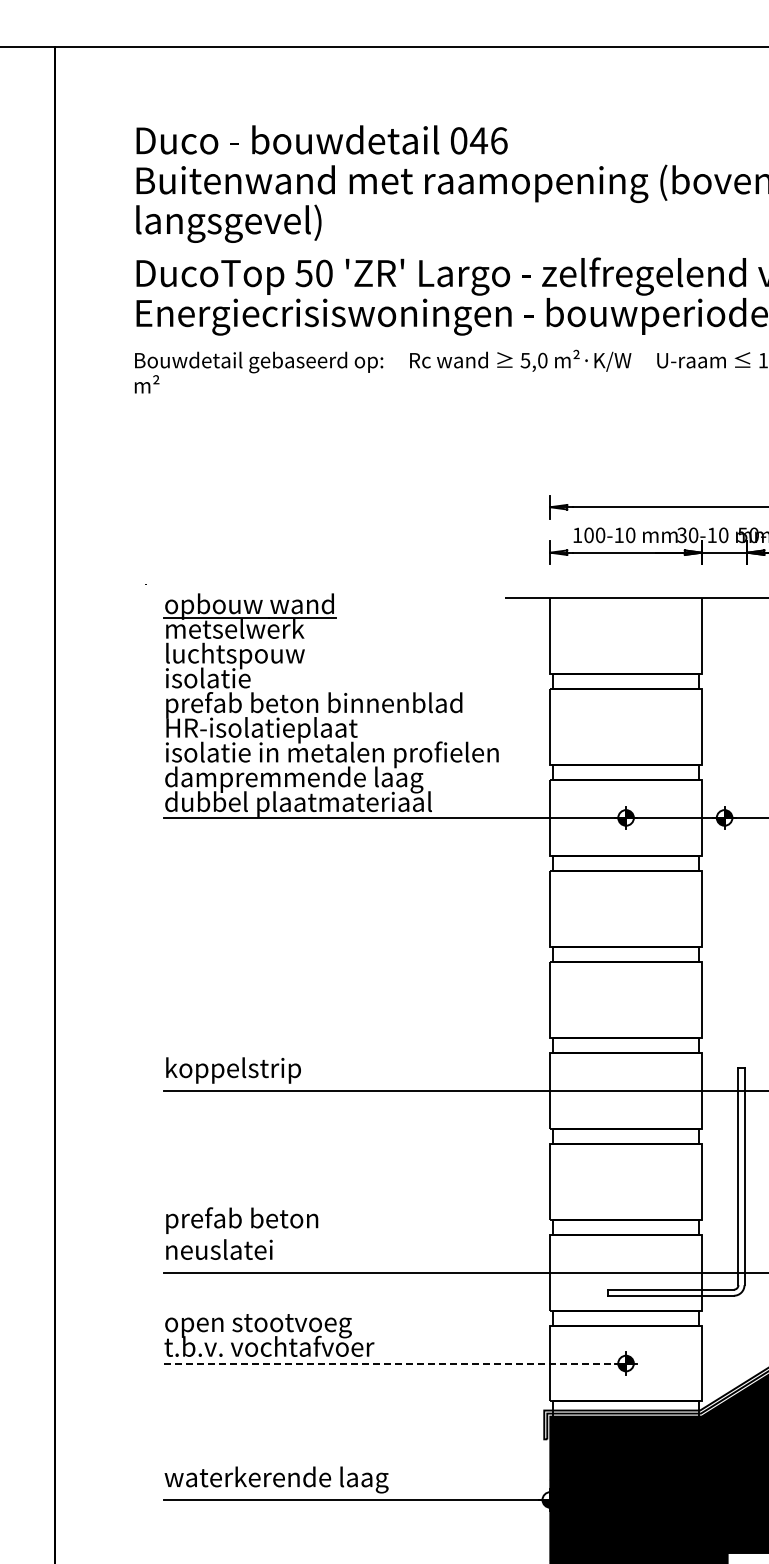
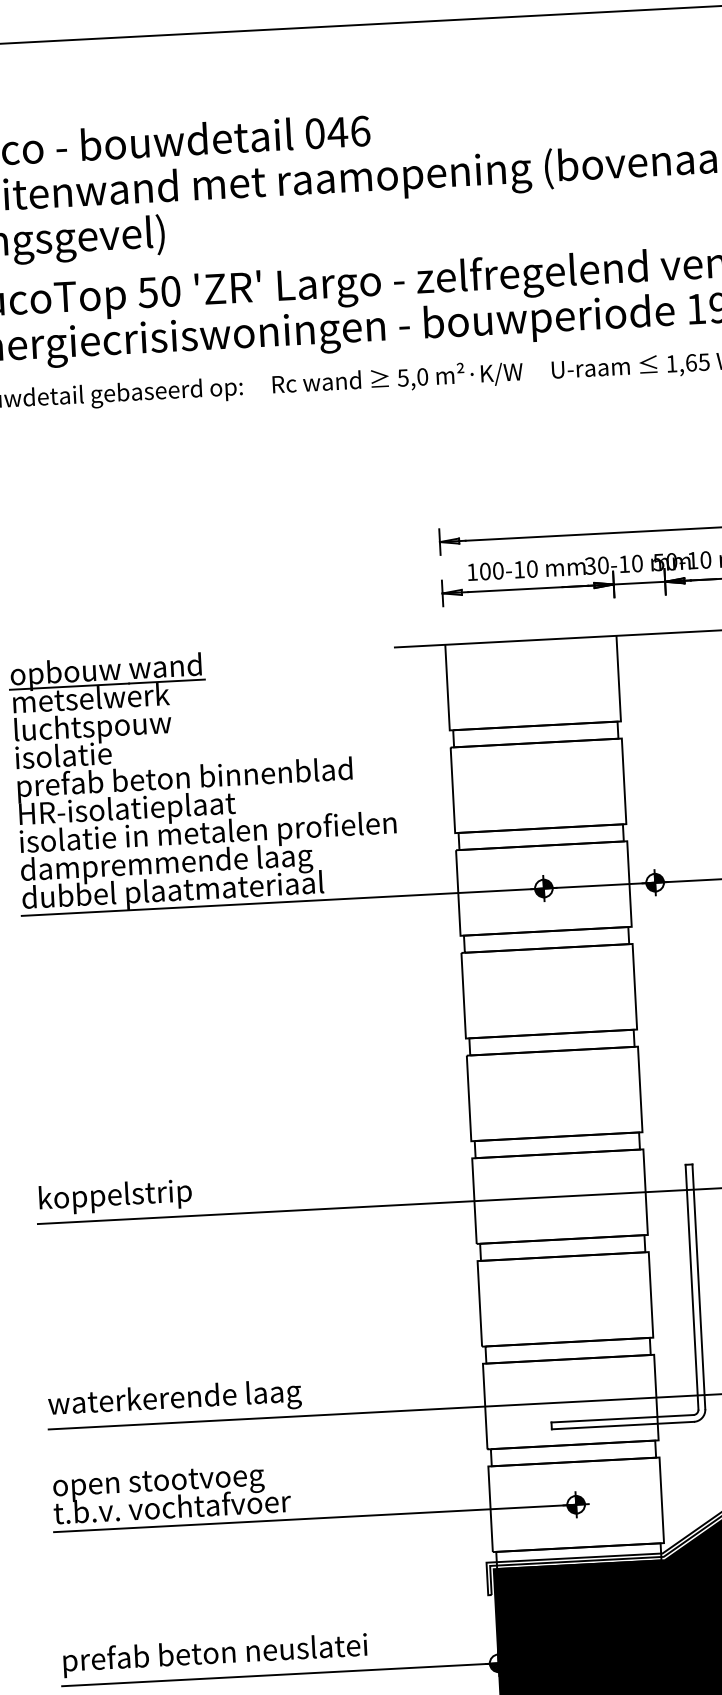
text: (276, 1236) -> (173, 1381), prefab beton neuslatei -> waterkerende laag
line: (395, 1363) -> (315, 1518), dashed -> solid
text: (299, 1479) -> (214, 1655), waterkerende laag -> prefab beton neuslatei

